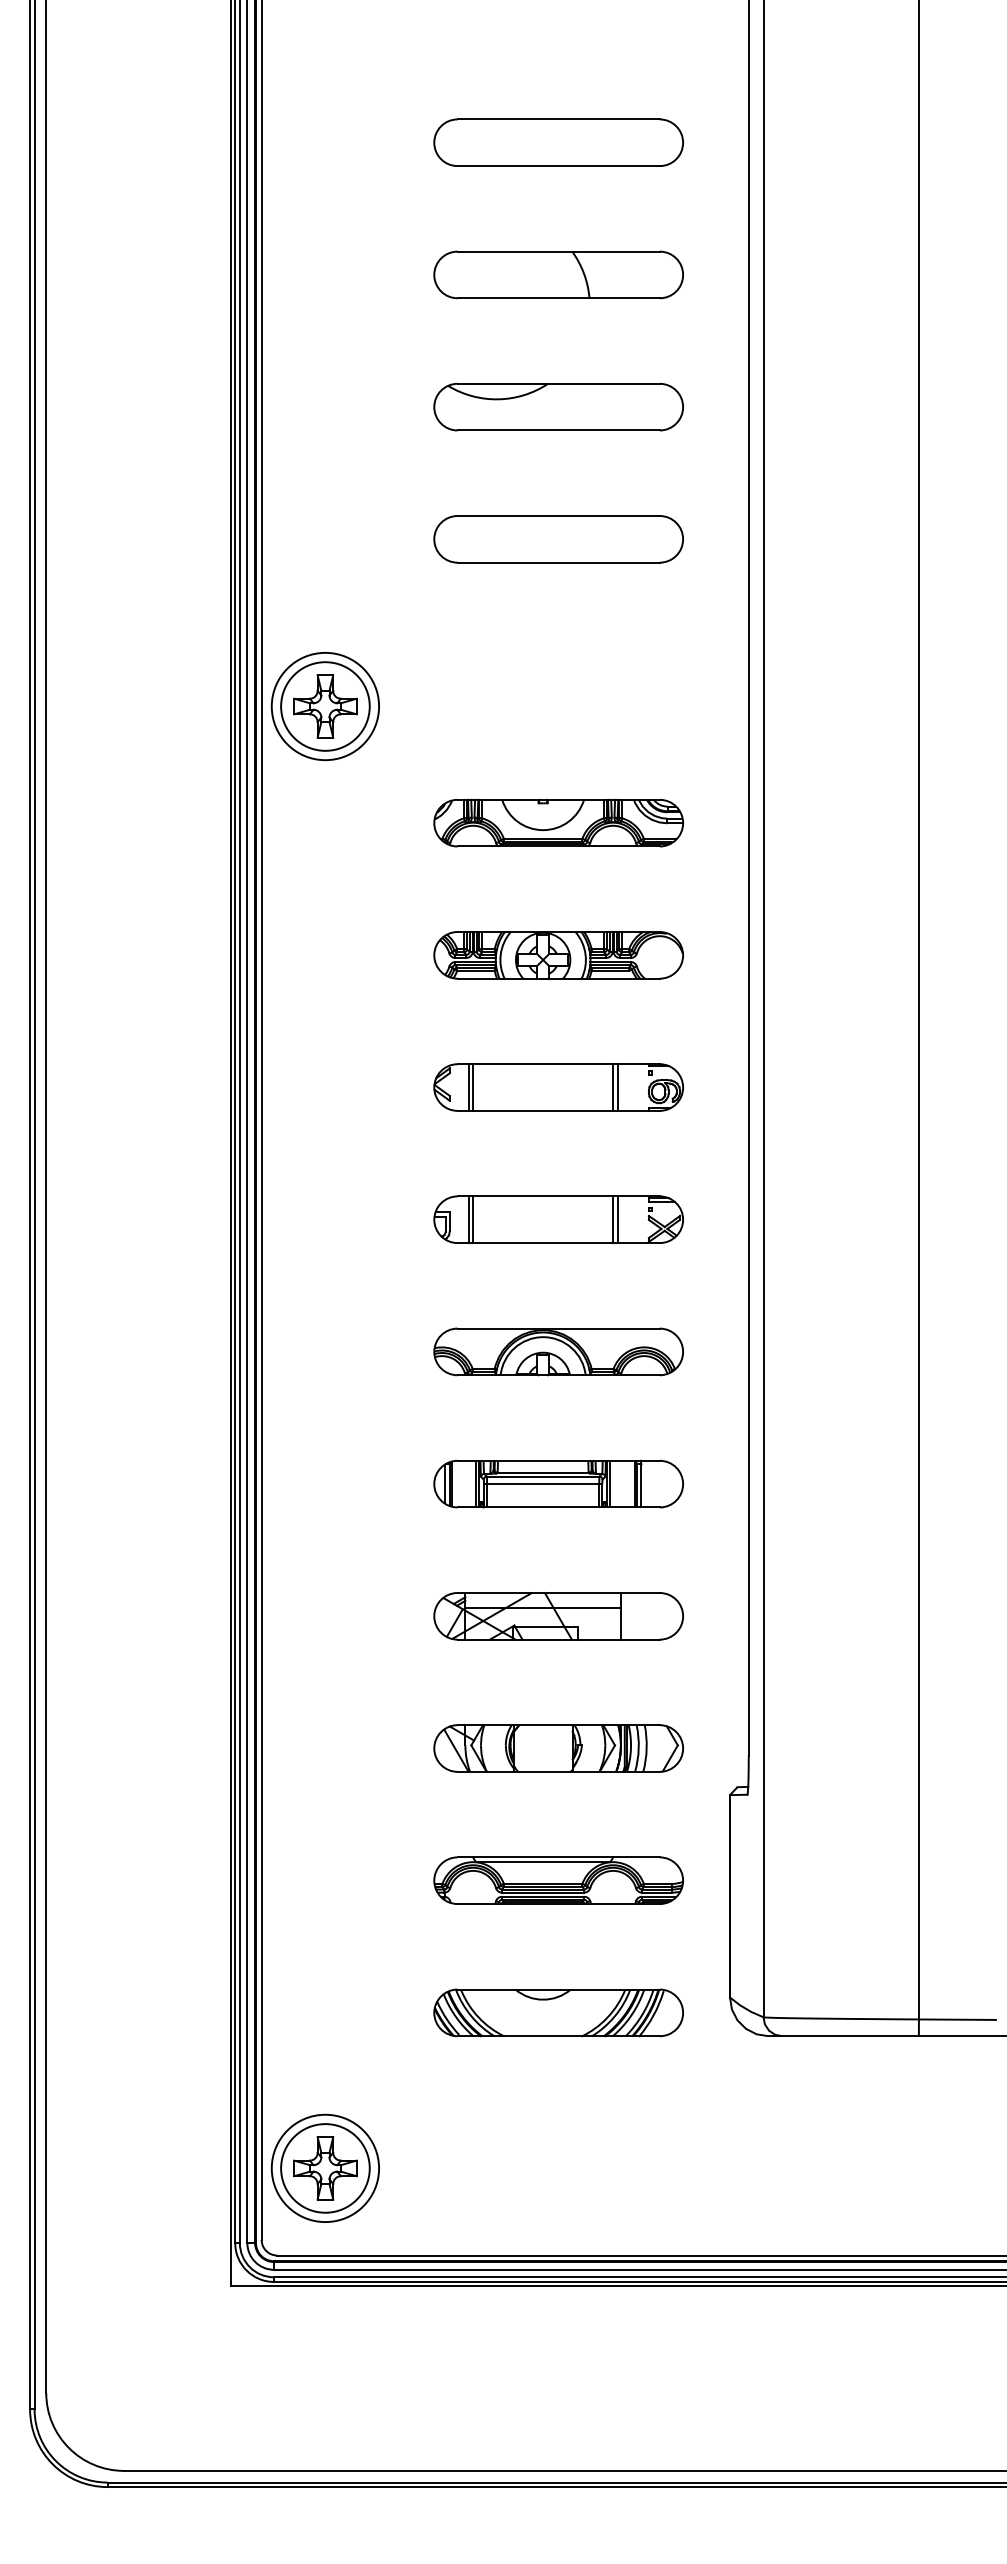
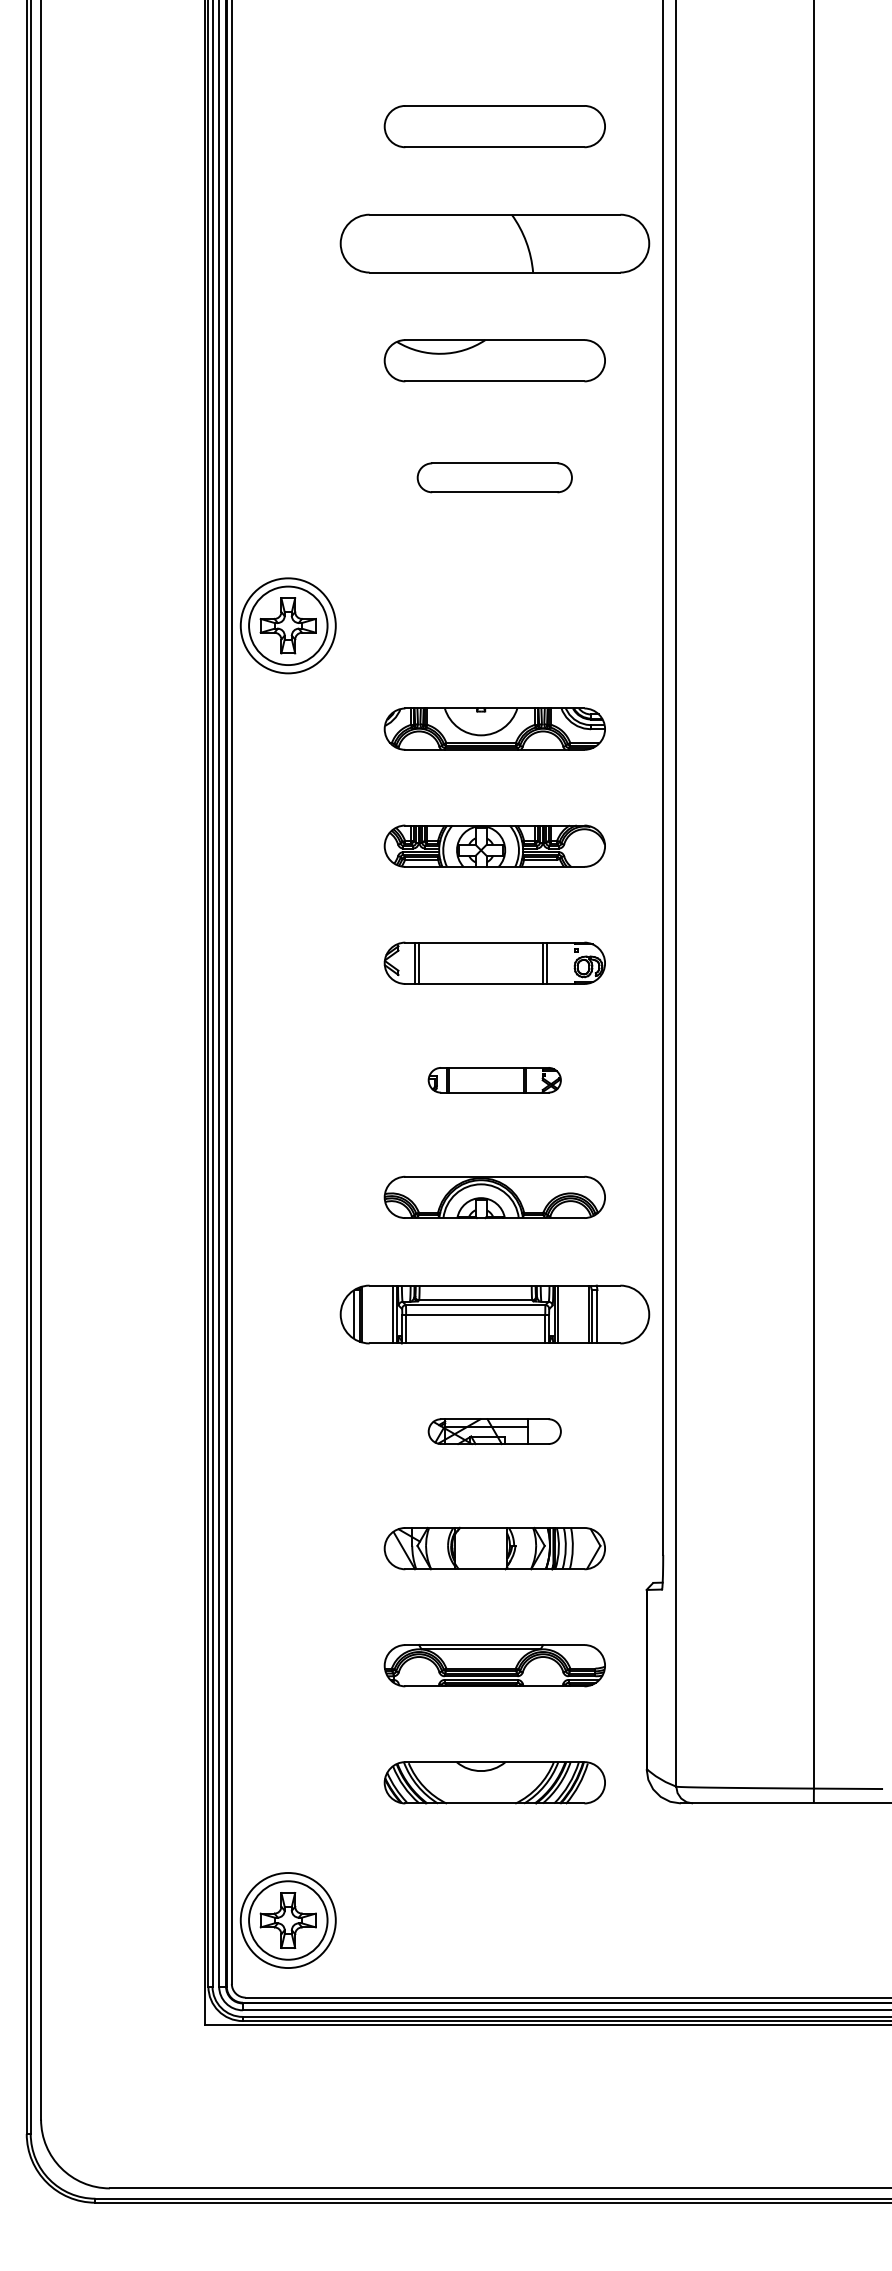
part: (558, 274) -> (494, 243), size x1.4
part: (558, 539) -> (494, 477), size x0.7
part: (558, 1219) -> (494, 1080), size x0.6
part: (558, 1483) -> (494, 1313), size x1.4
part: (558, 1616) -> (494, 1431), size x0.6

